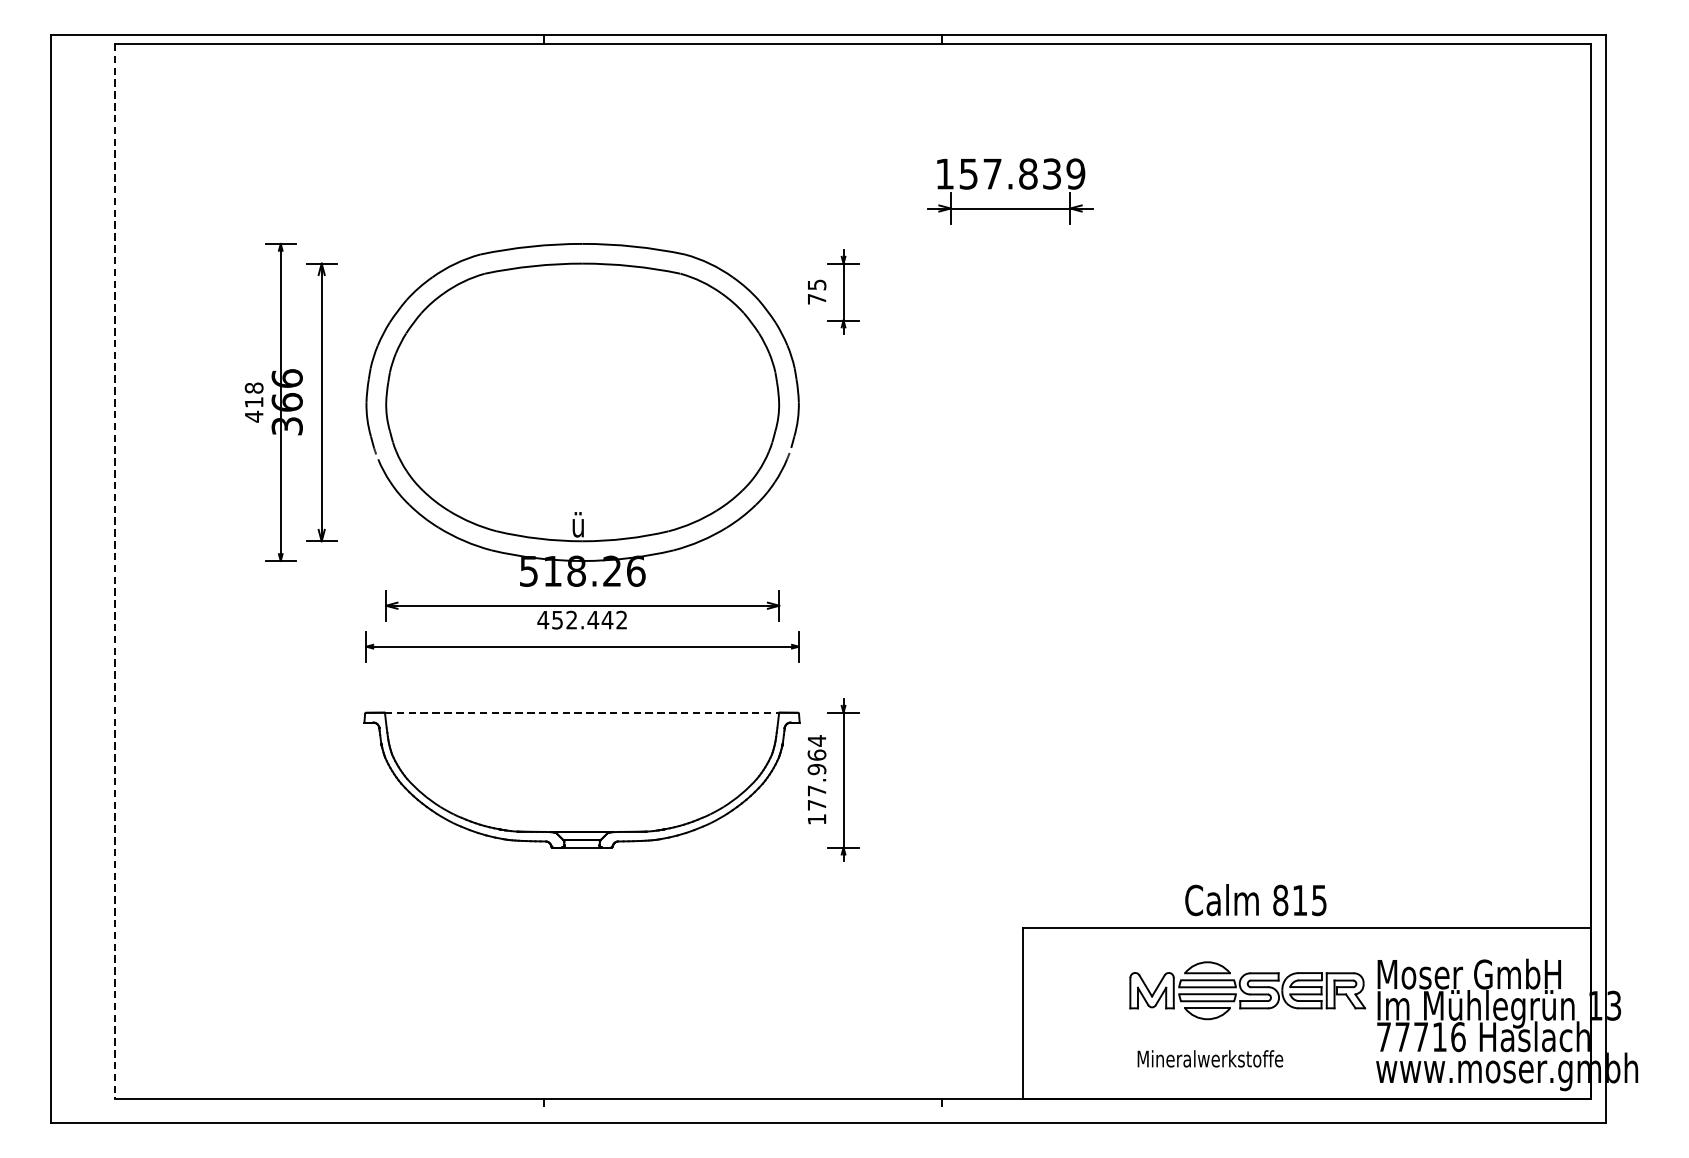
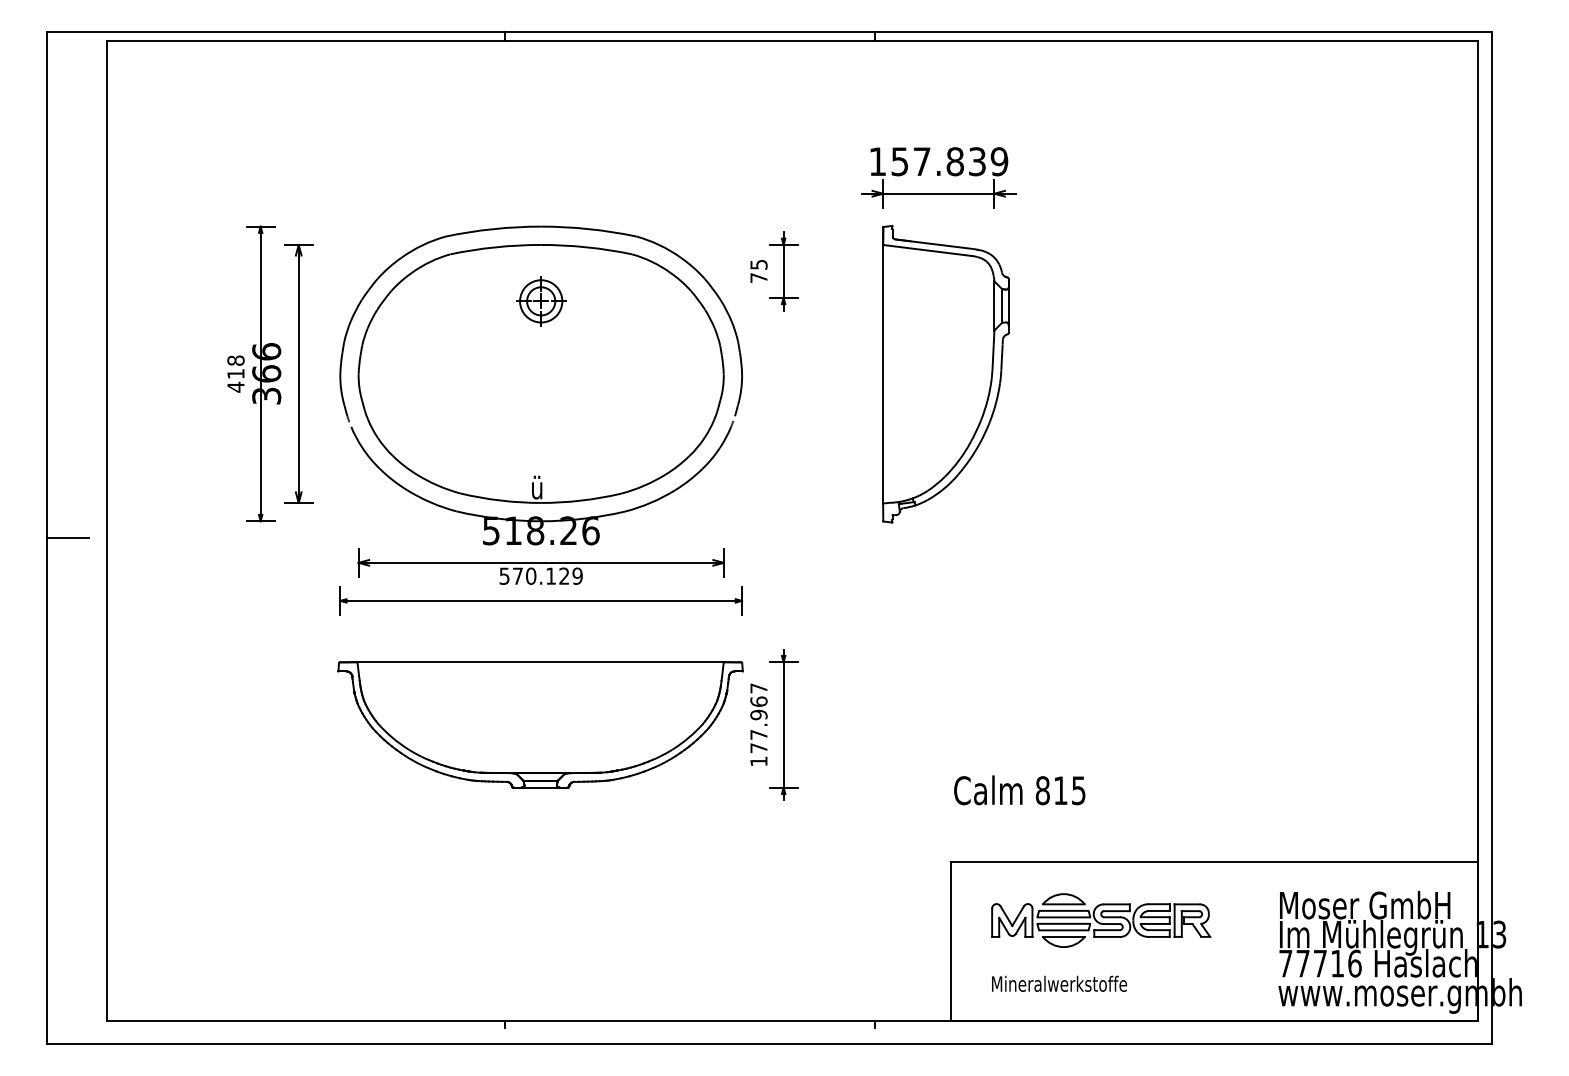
part: (582, 324) -> (541, 301), added
part: (1017, 401) -> (945, 373), added
line: (114, 572) -> (106, 531), dashed -> solid
line: (73, 579) -> (68, 538), added
text: (581, 619) -> (540, 575), 452.442 -> 570.129
line: (582, 712) -> (541, 662), dashed -> solid
text: (816, 740) -> (758, 688), 177.964 -> 177.967
text: (1255, 900) -> (1019, 790), moved
part: (1248, 990) -> (1101, 920), moved
text: (1210, 1058) -> (1059, 983), moved

